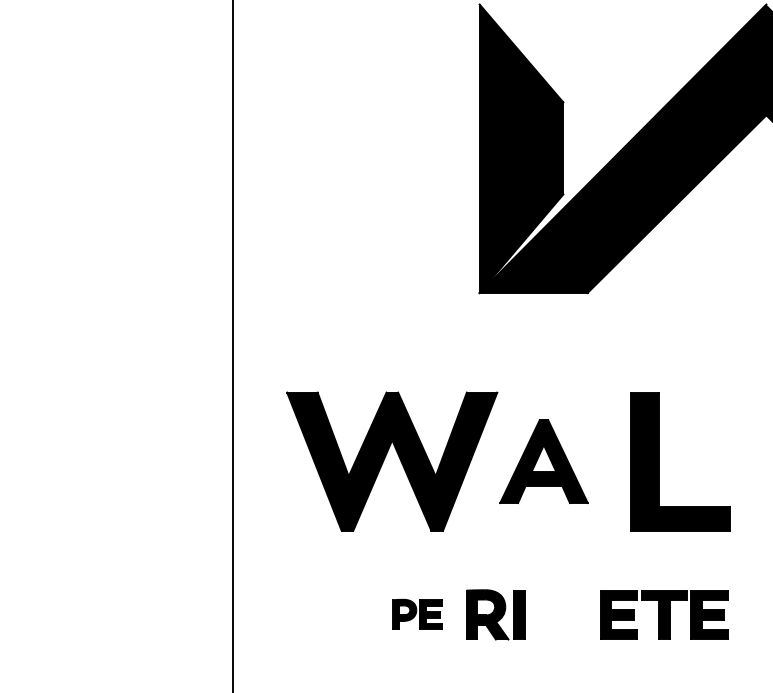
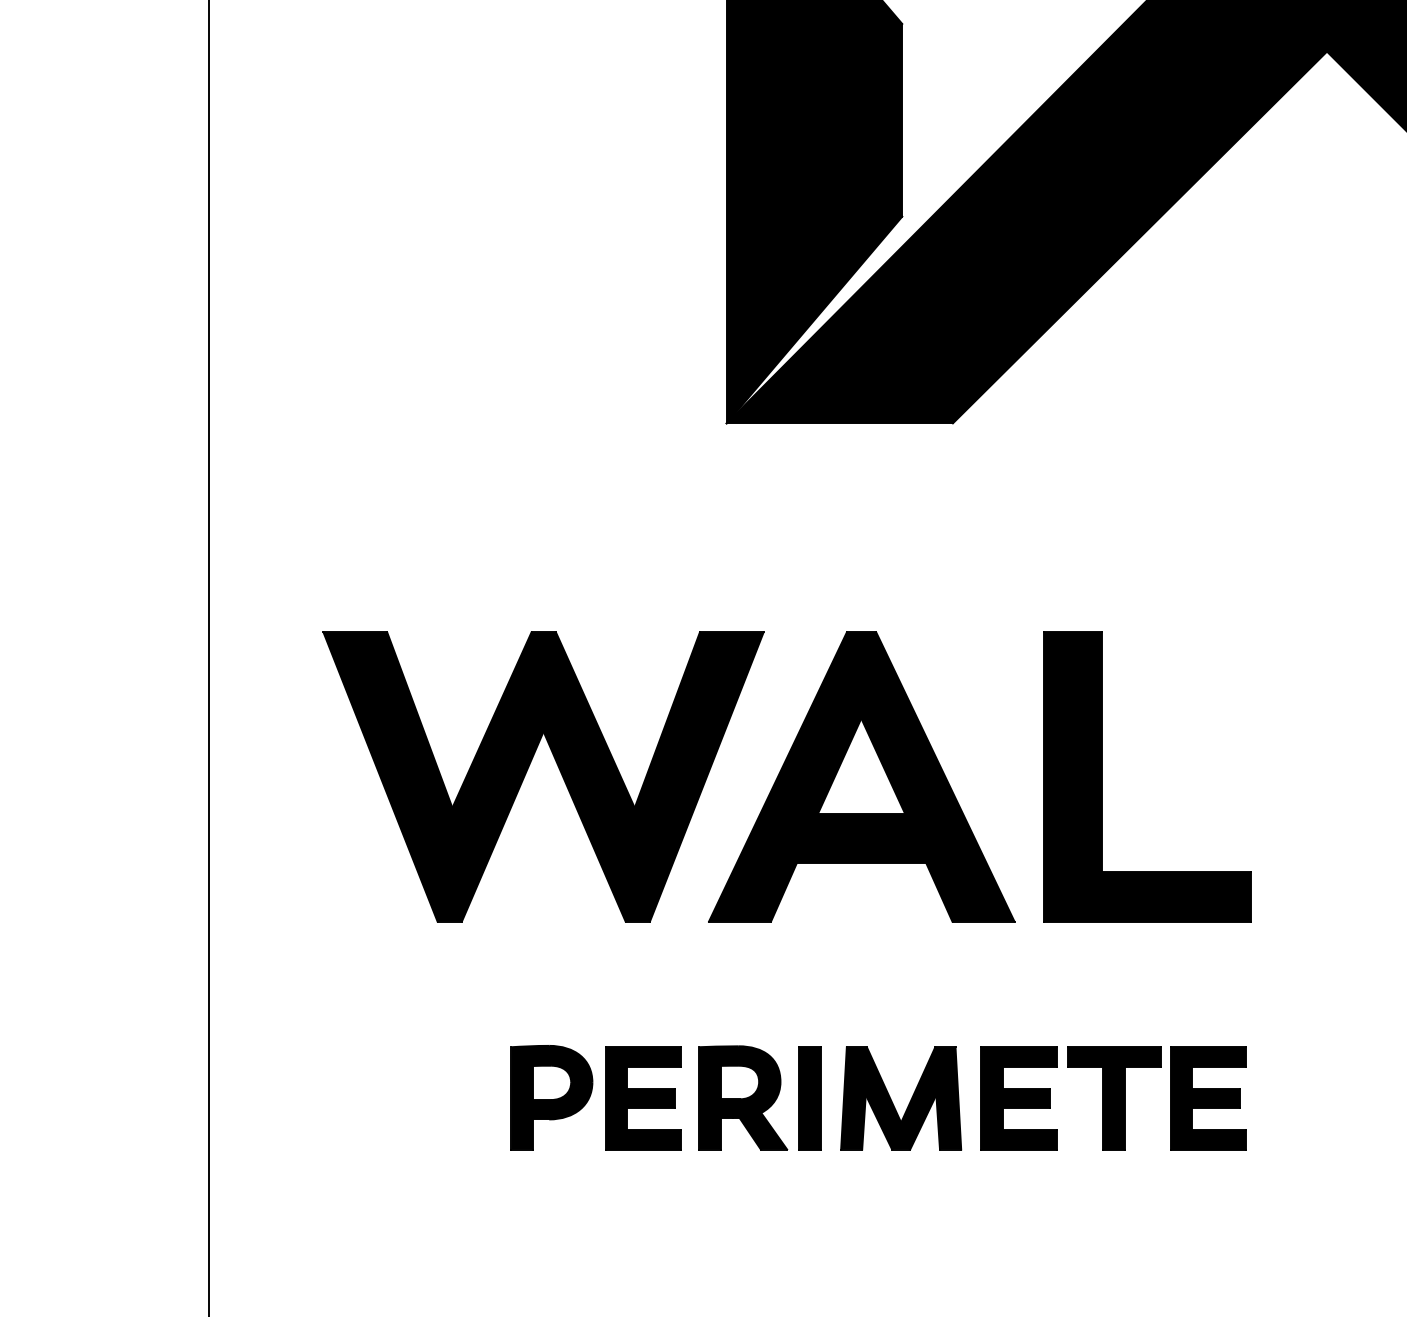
part: (543, 461) -> (860, 776), size x1.67
part: (417, 614) -> (596, 1097), size x1.67
part: (562, 614) -> (900, 1097), added

